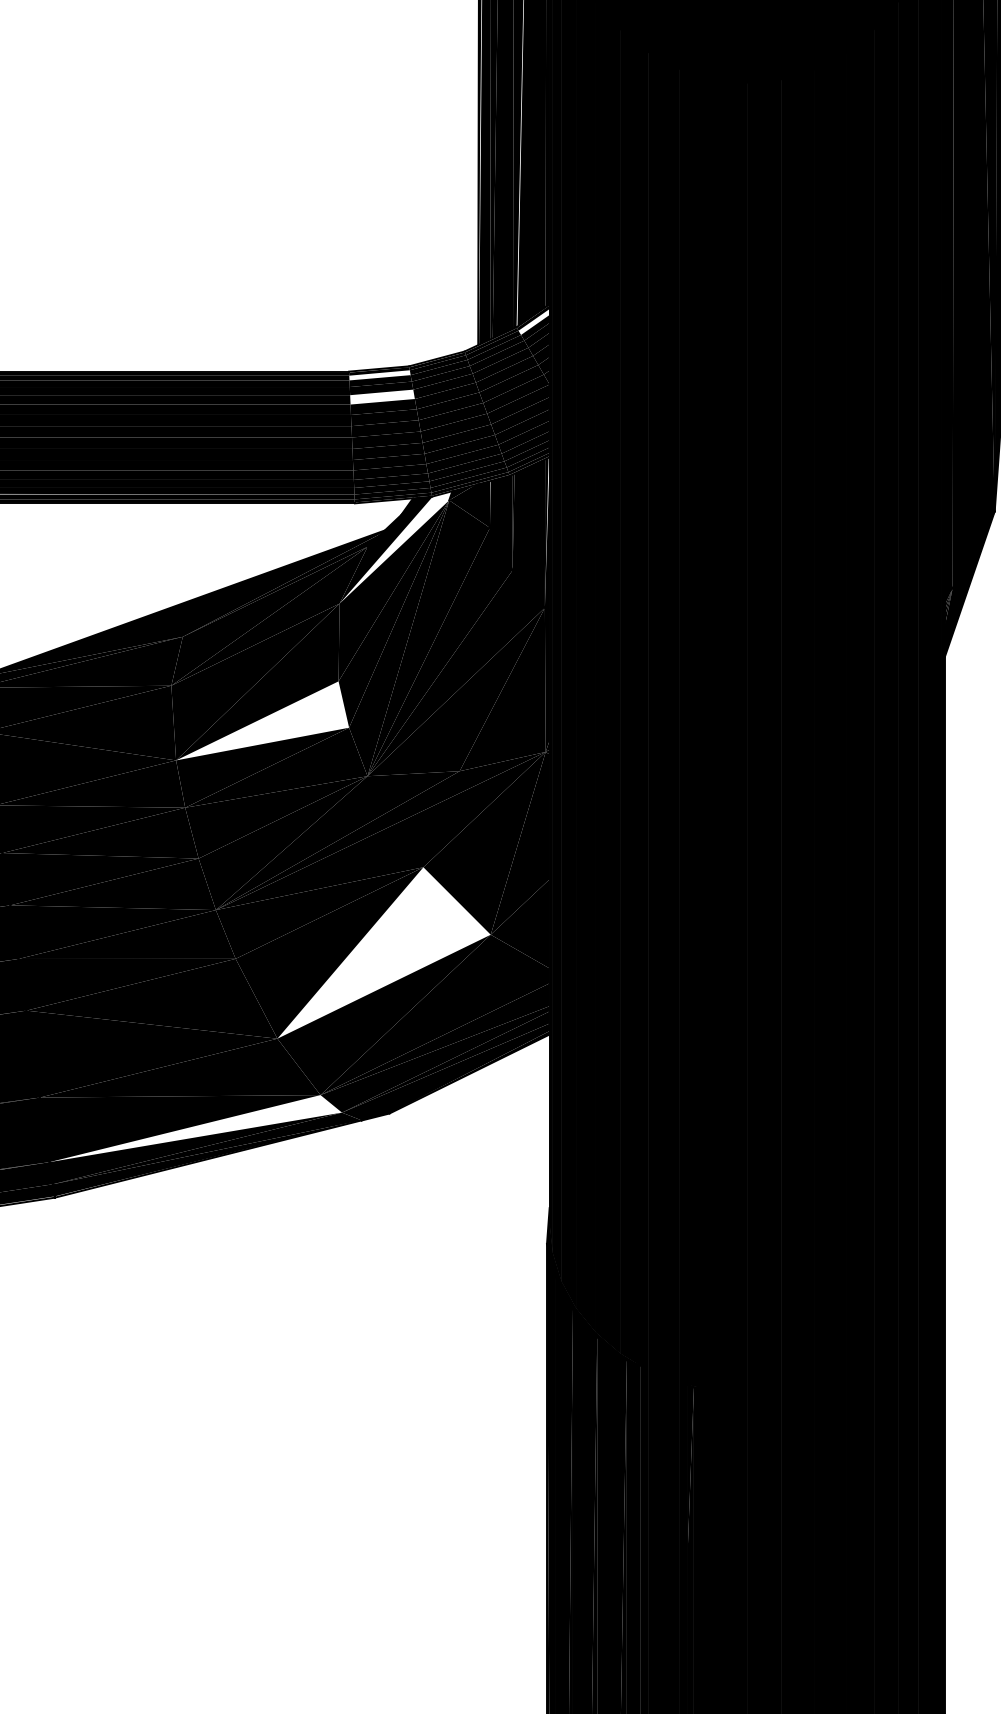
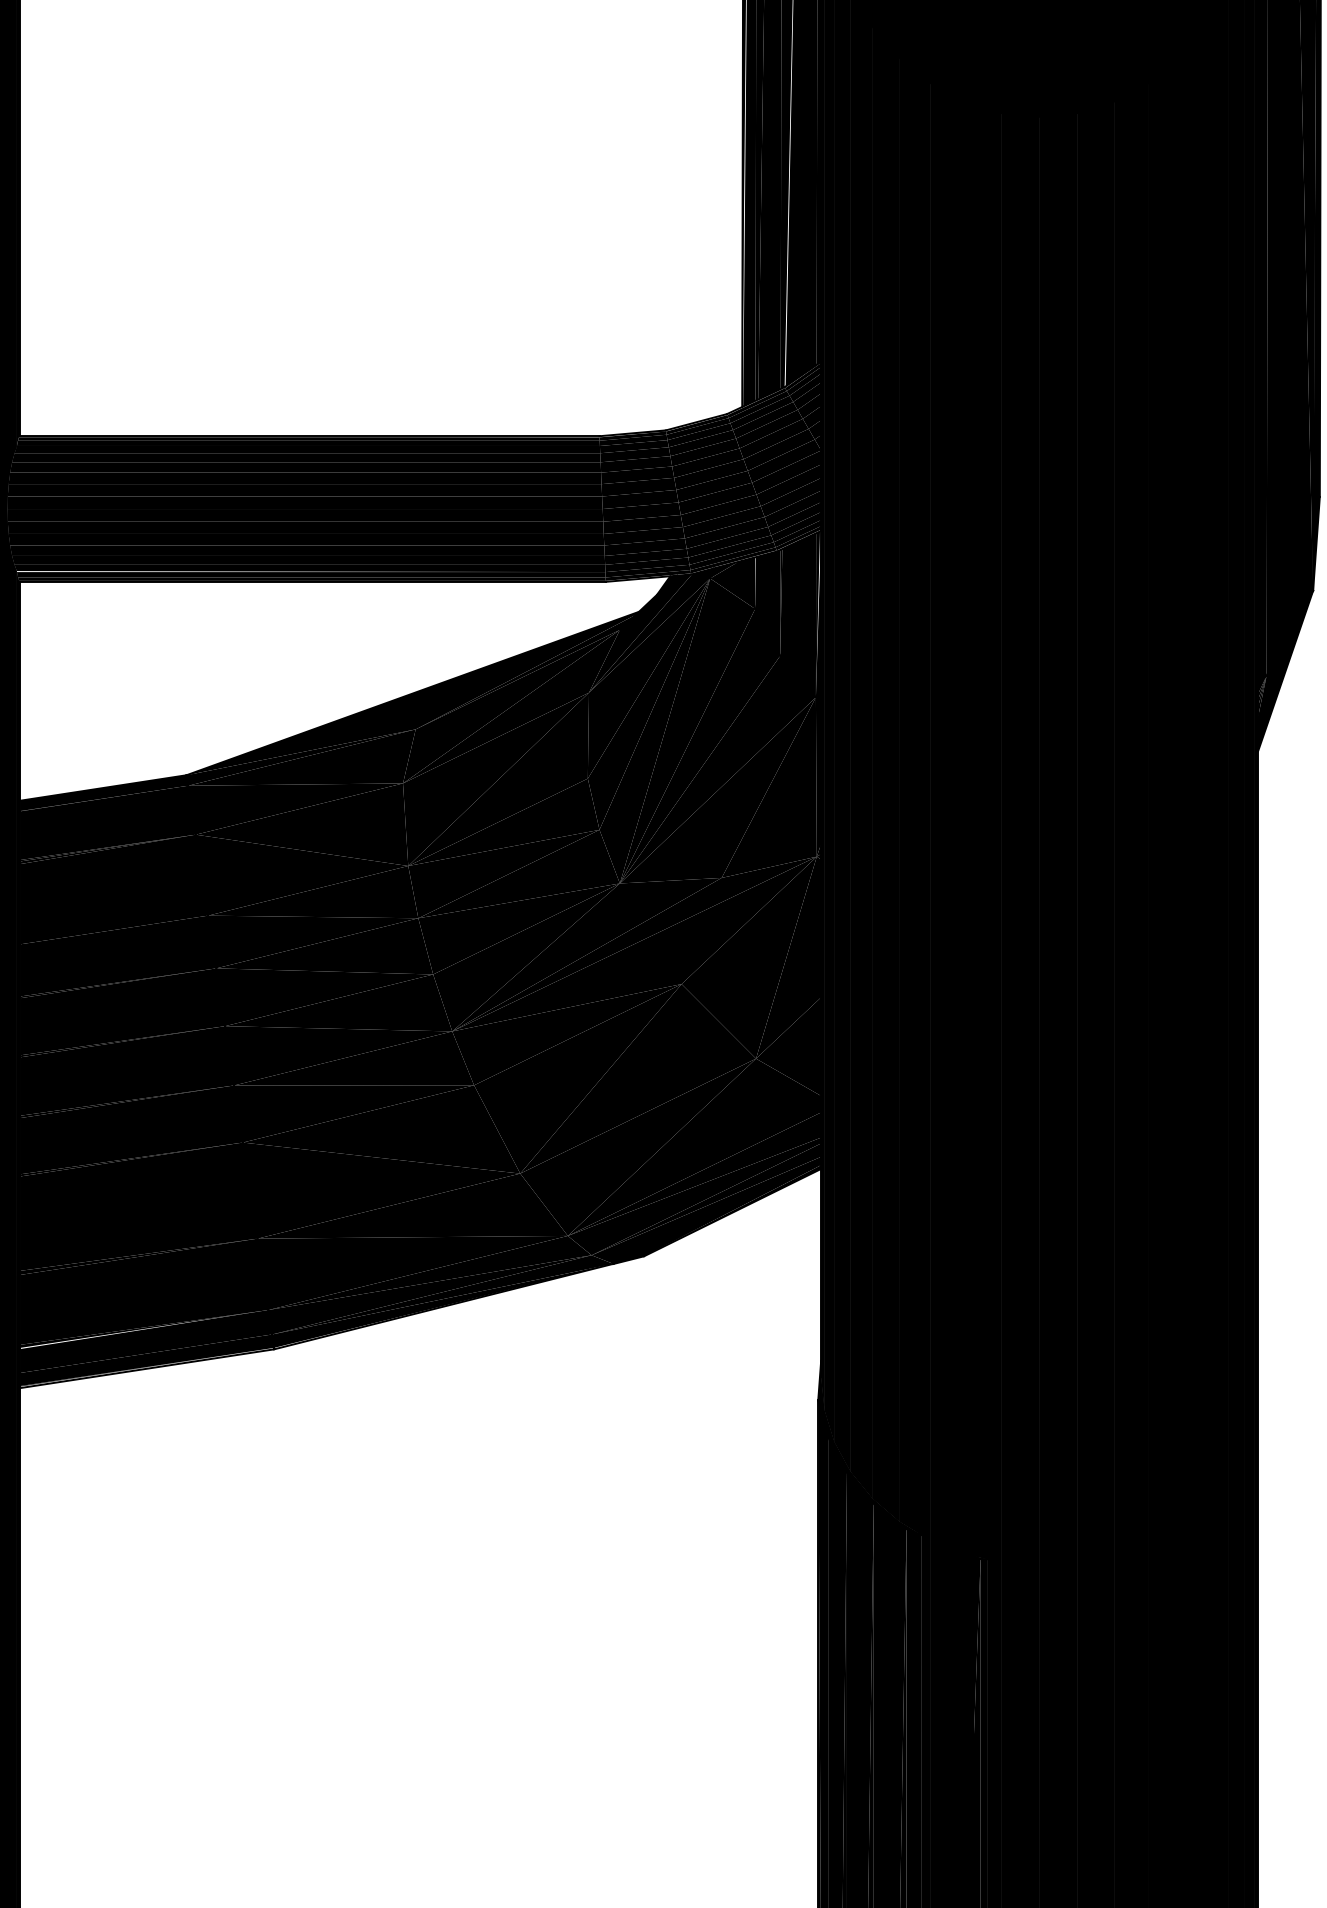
fill: (533, 322) -> (803, 381), added
fill: (379, 374) -> (633, 439), added
fill: (382, 397) -> (636, 464), added
fill: (396, 547) -> (651, 630), added
fill: (262, 721) -> (503, 822), added
fill: (384, 952) -> (638, 1078), added
fill: (195, 1128) -> (429, 1272), added

